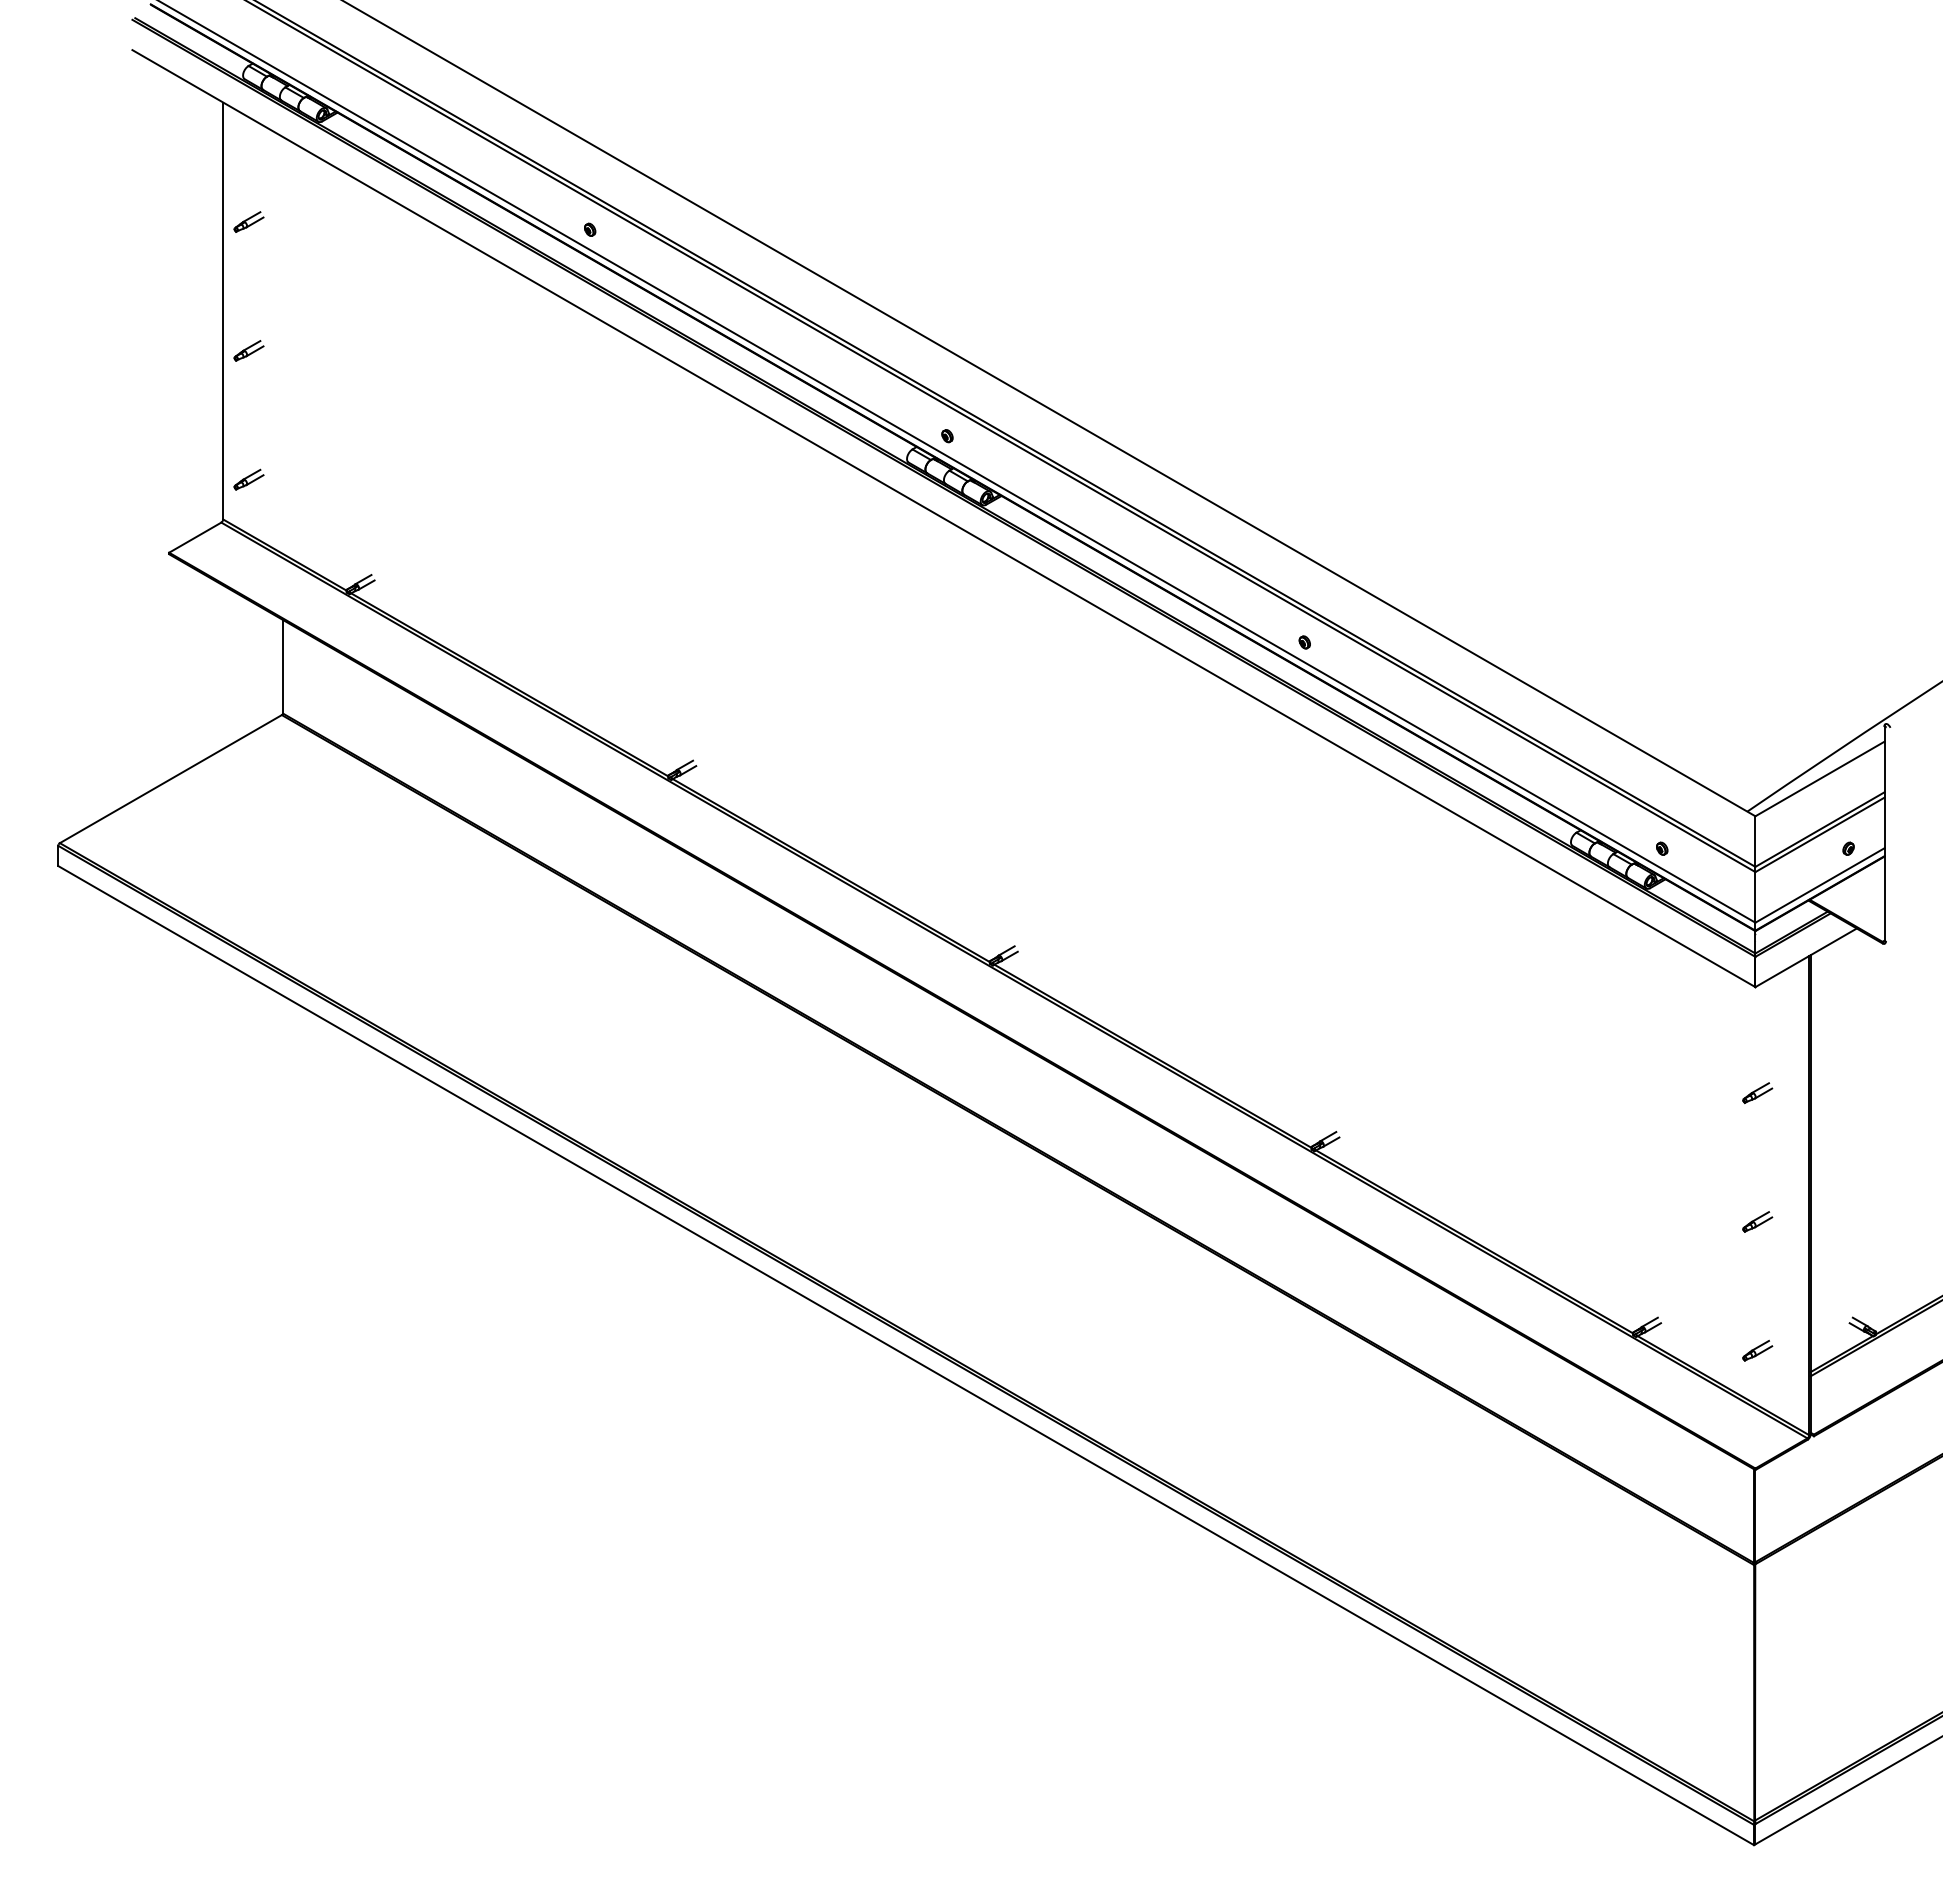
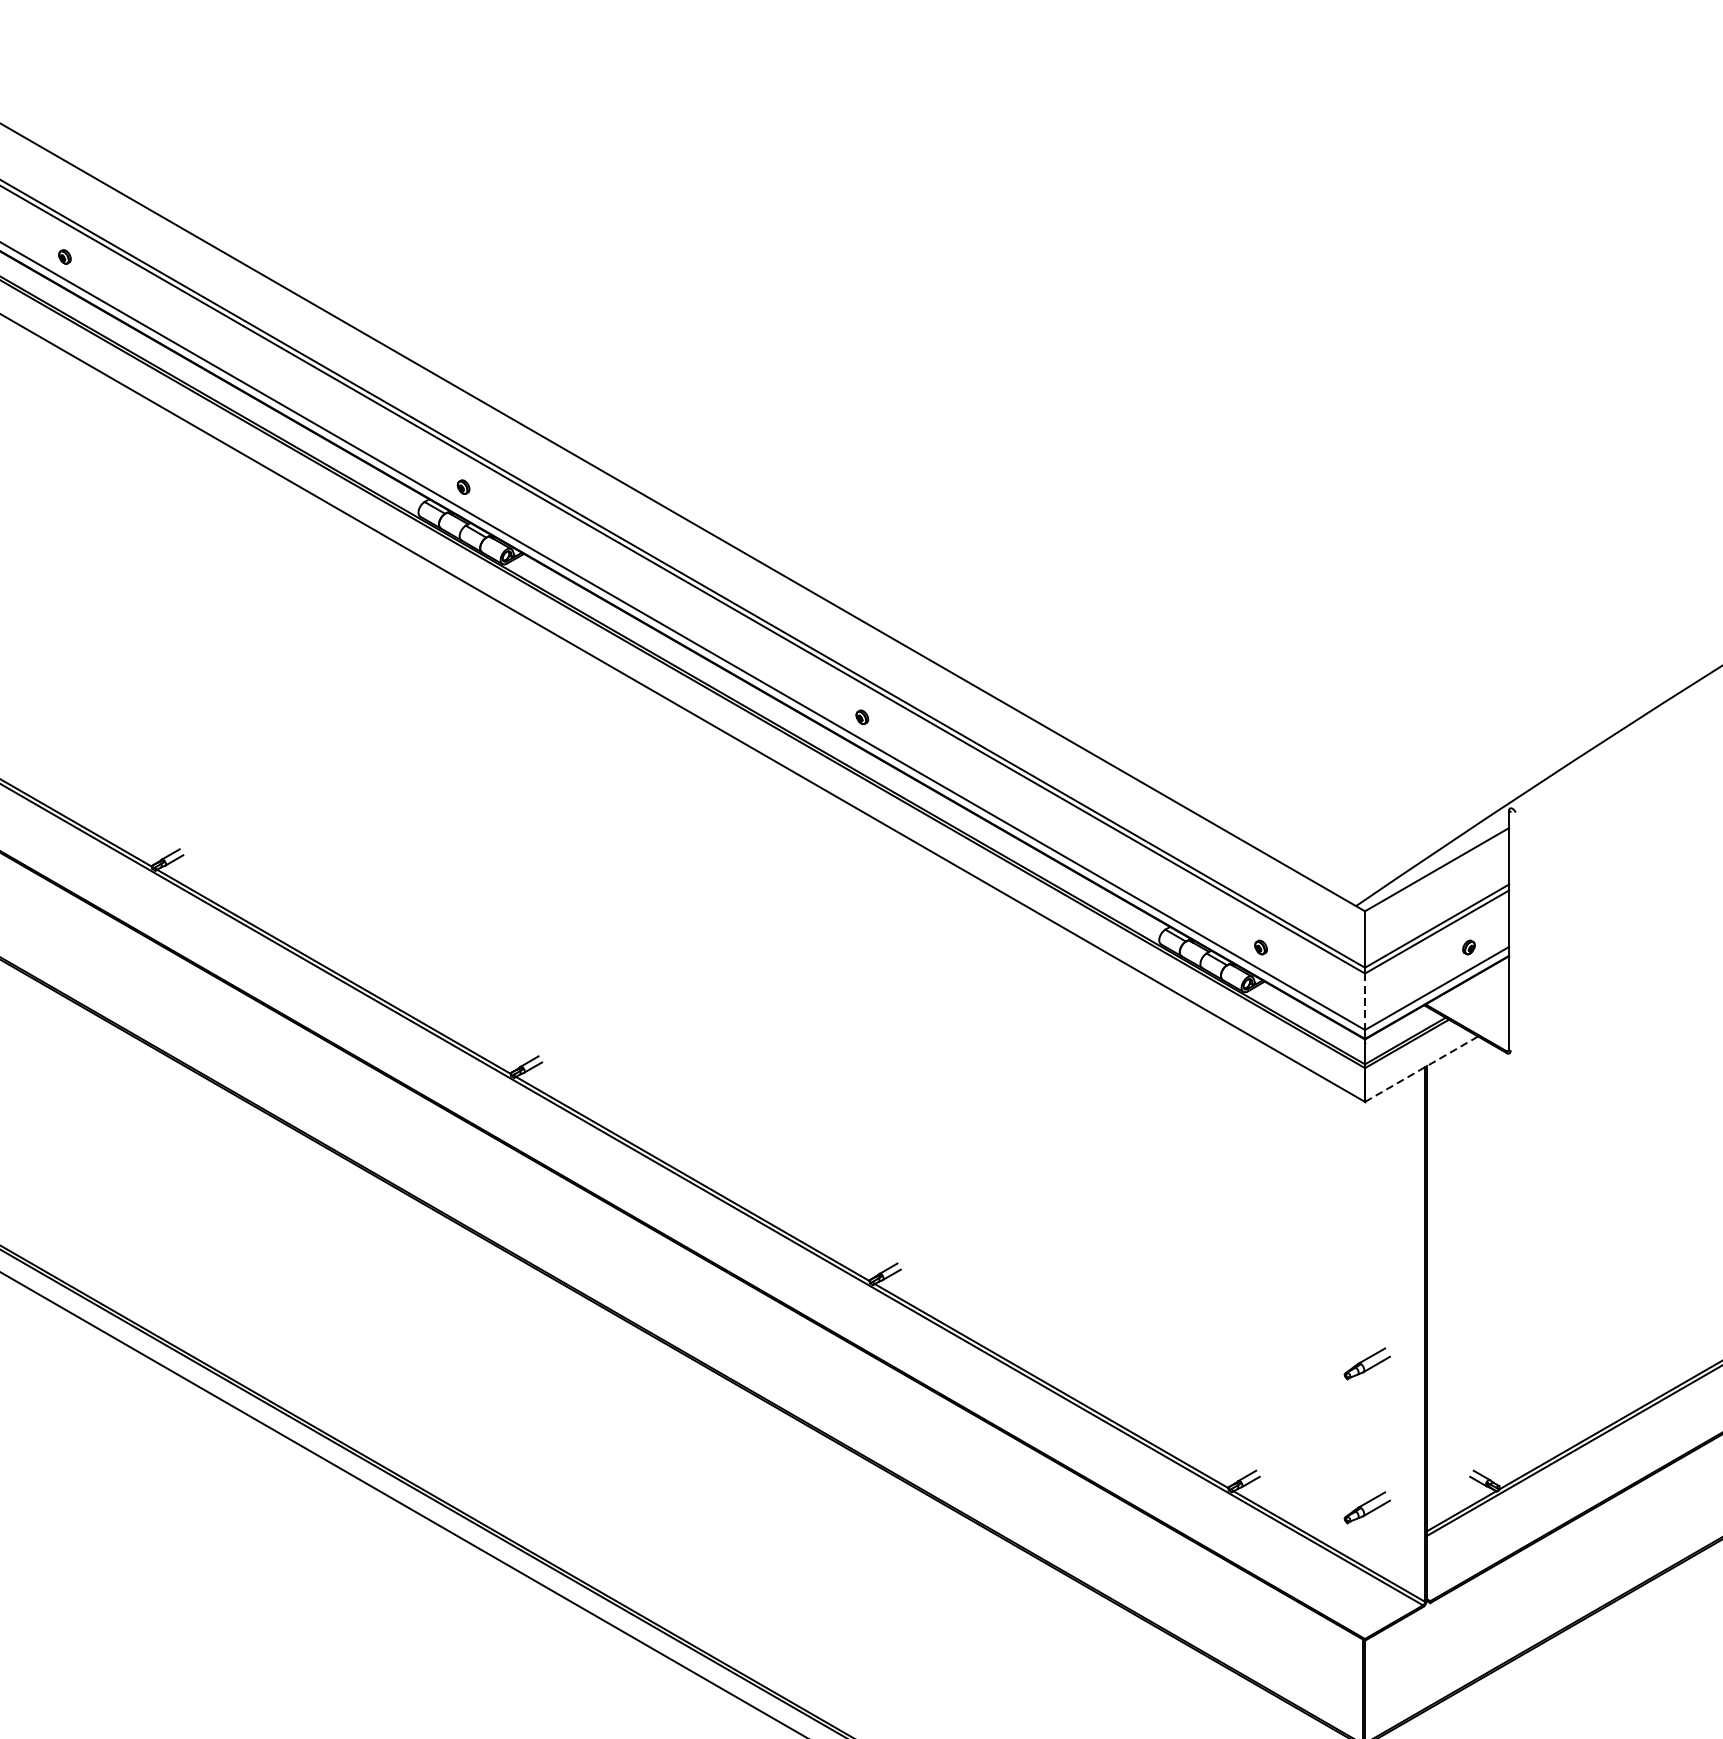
line: (1755, 897) -> (1365, 1001), solid -> dashed
line: (1806, 957) -> (1422, 1068), solid -> dashed
part: (1757, 1093) -> (1367, 1220), removed
part: (1757, 1221) -> (1367, 1363), size x1.4
part: (1757, 1350) -> (1367, 1507), size x1.4

